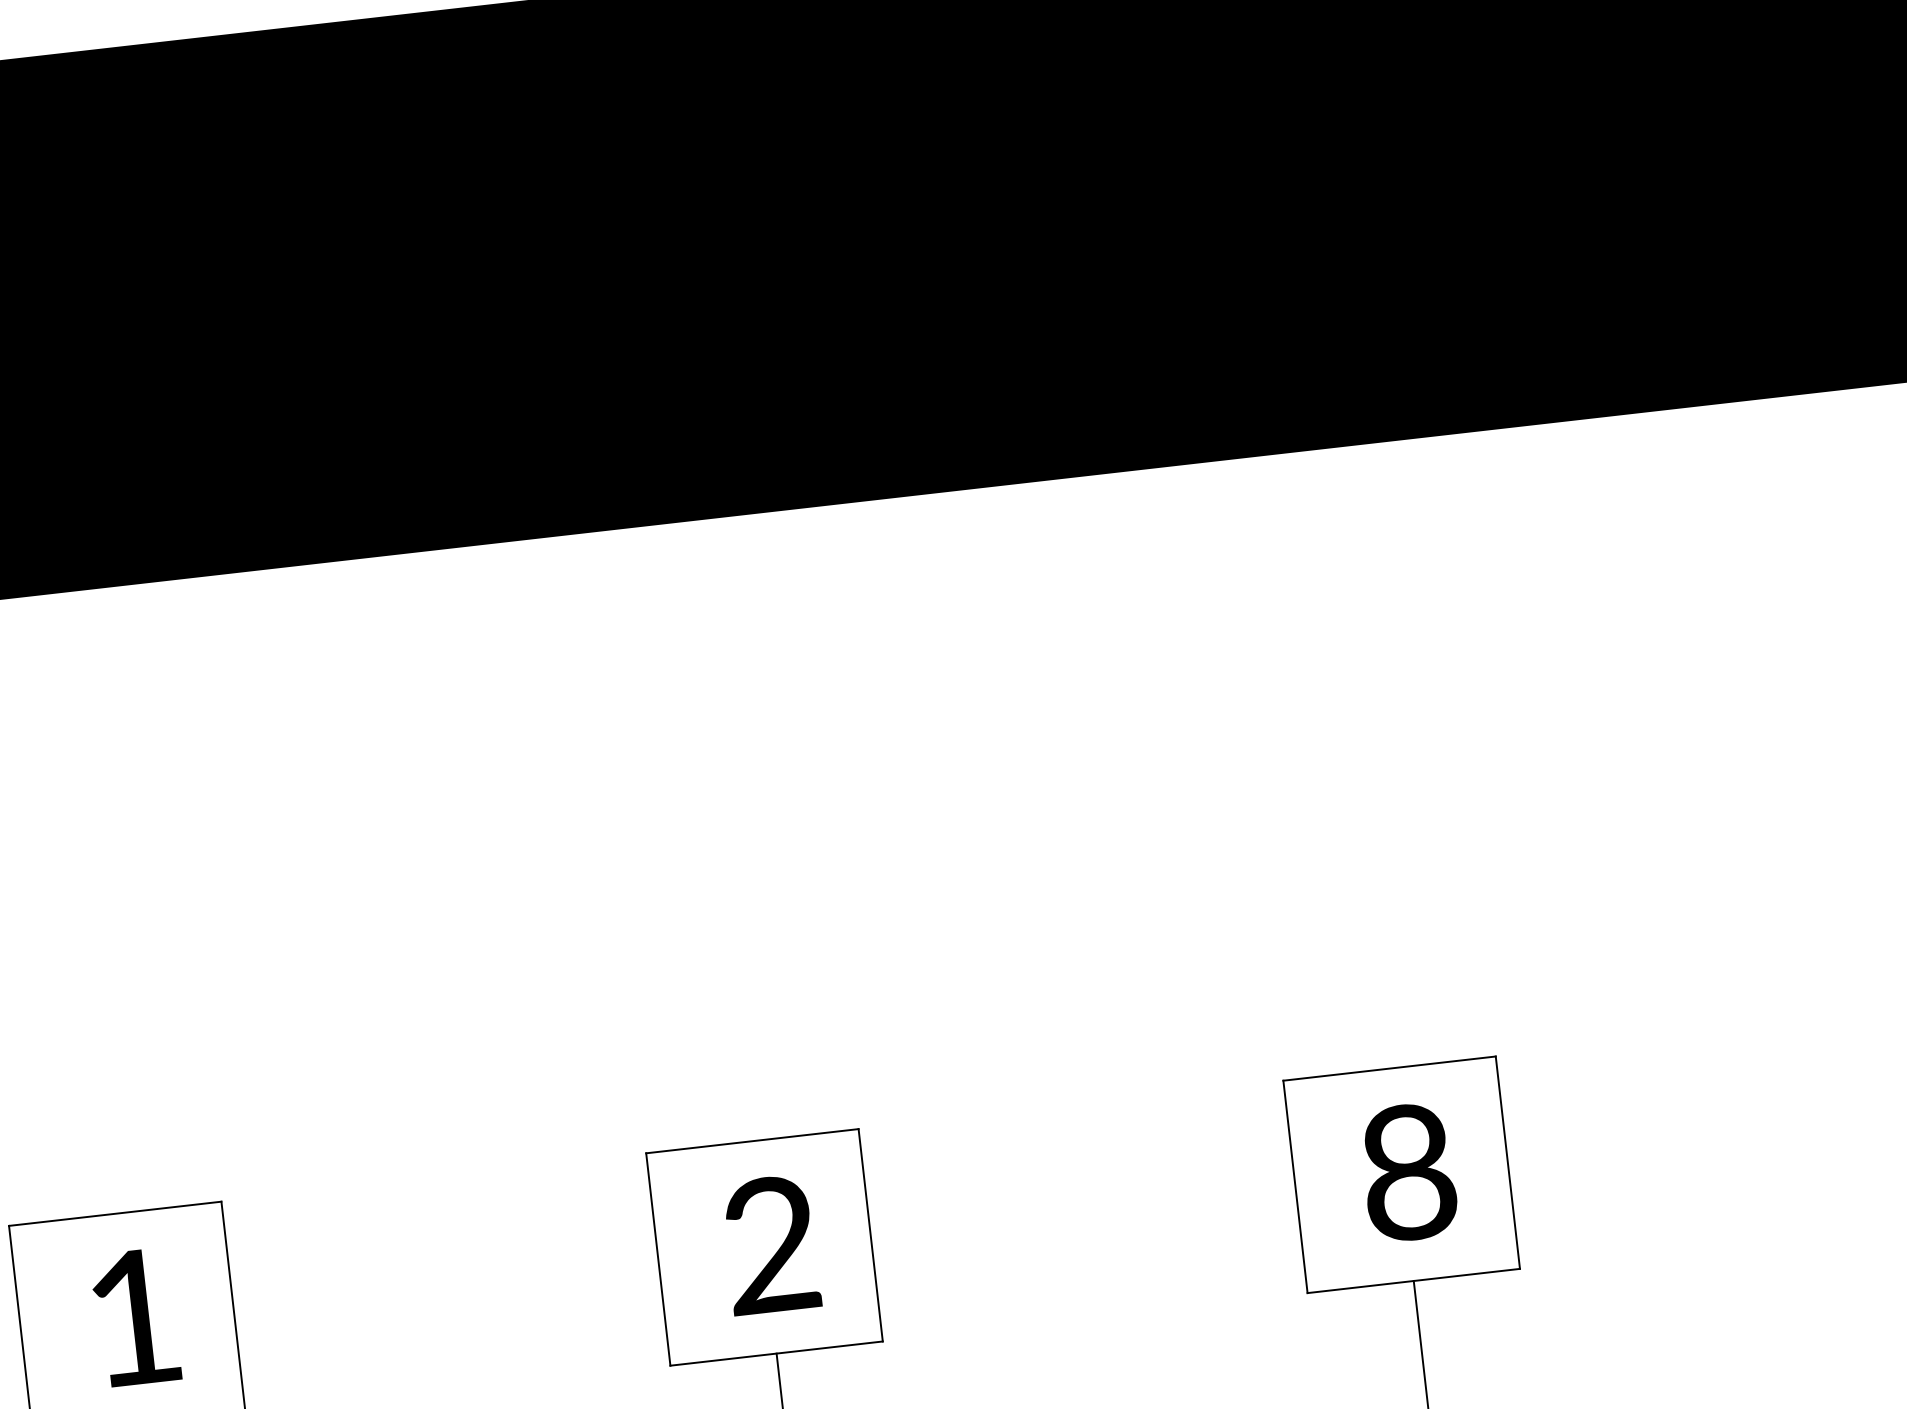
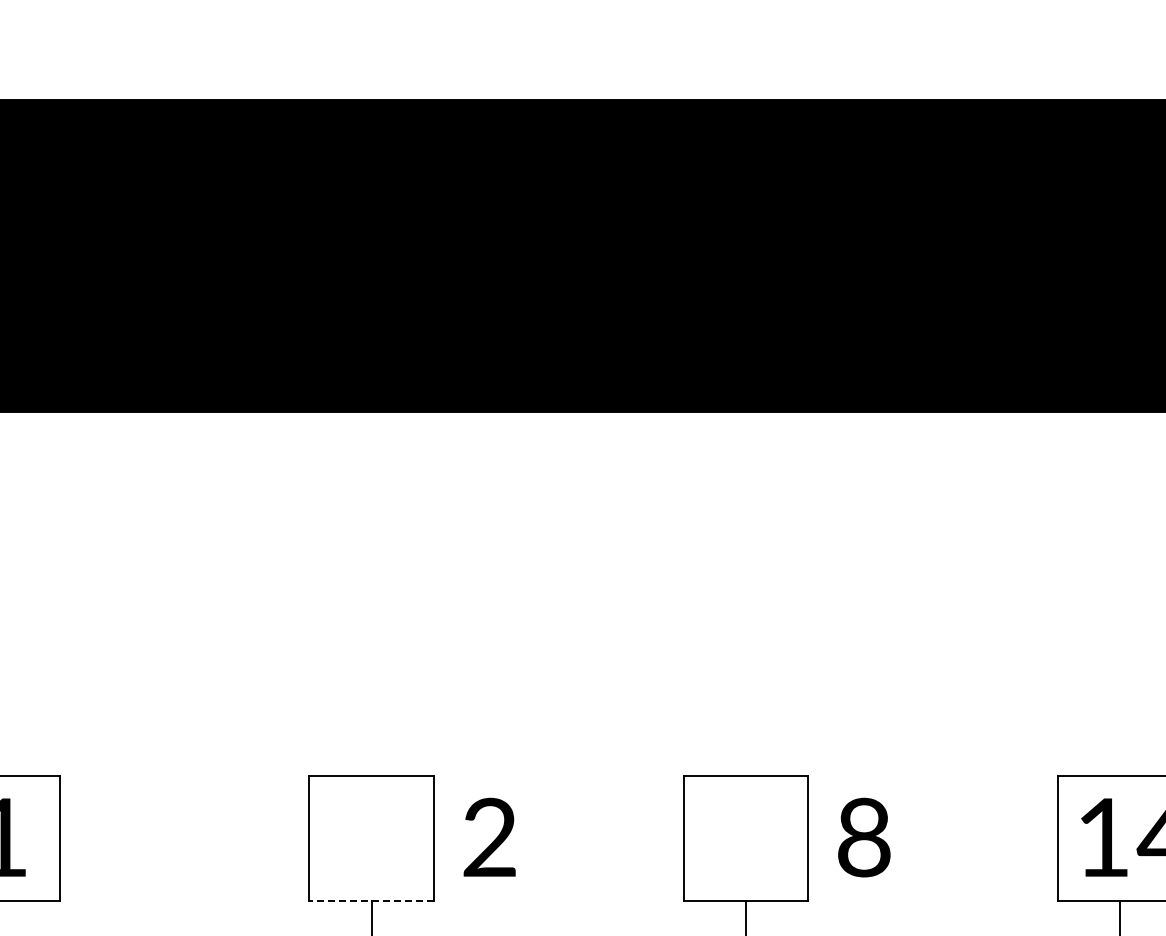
text: (1409, 1172) -> (864, 837), moved
text: (770, 1243) -> (489, 836), moved
line: (776, 1353) -> (371, 900), solid -> dashed

